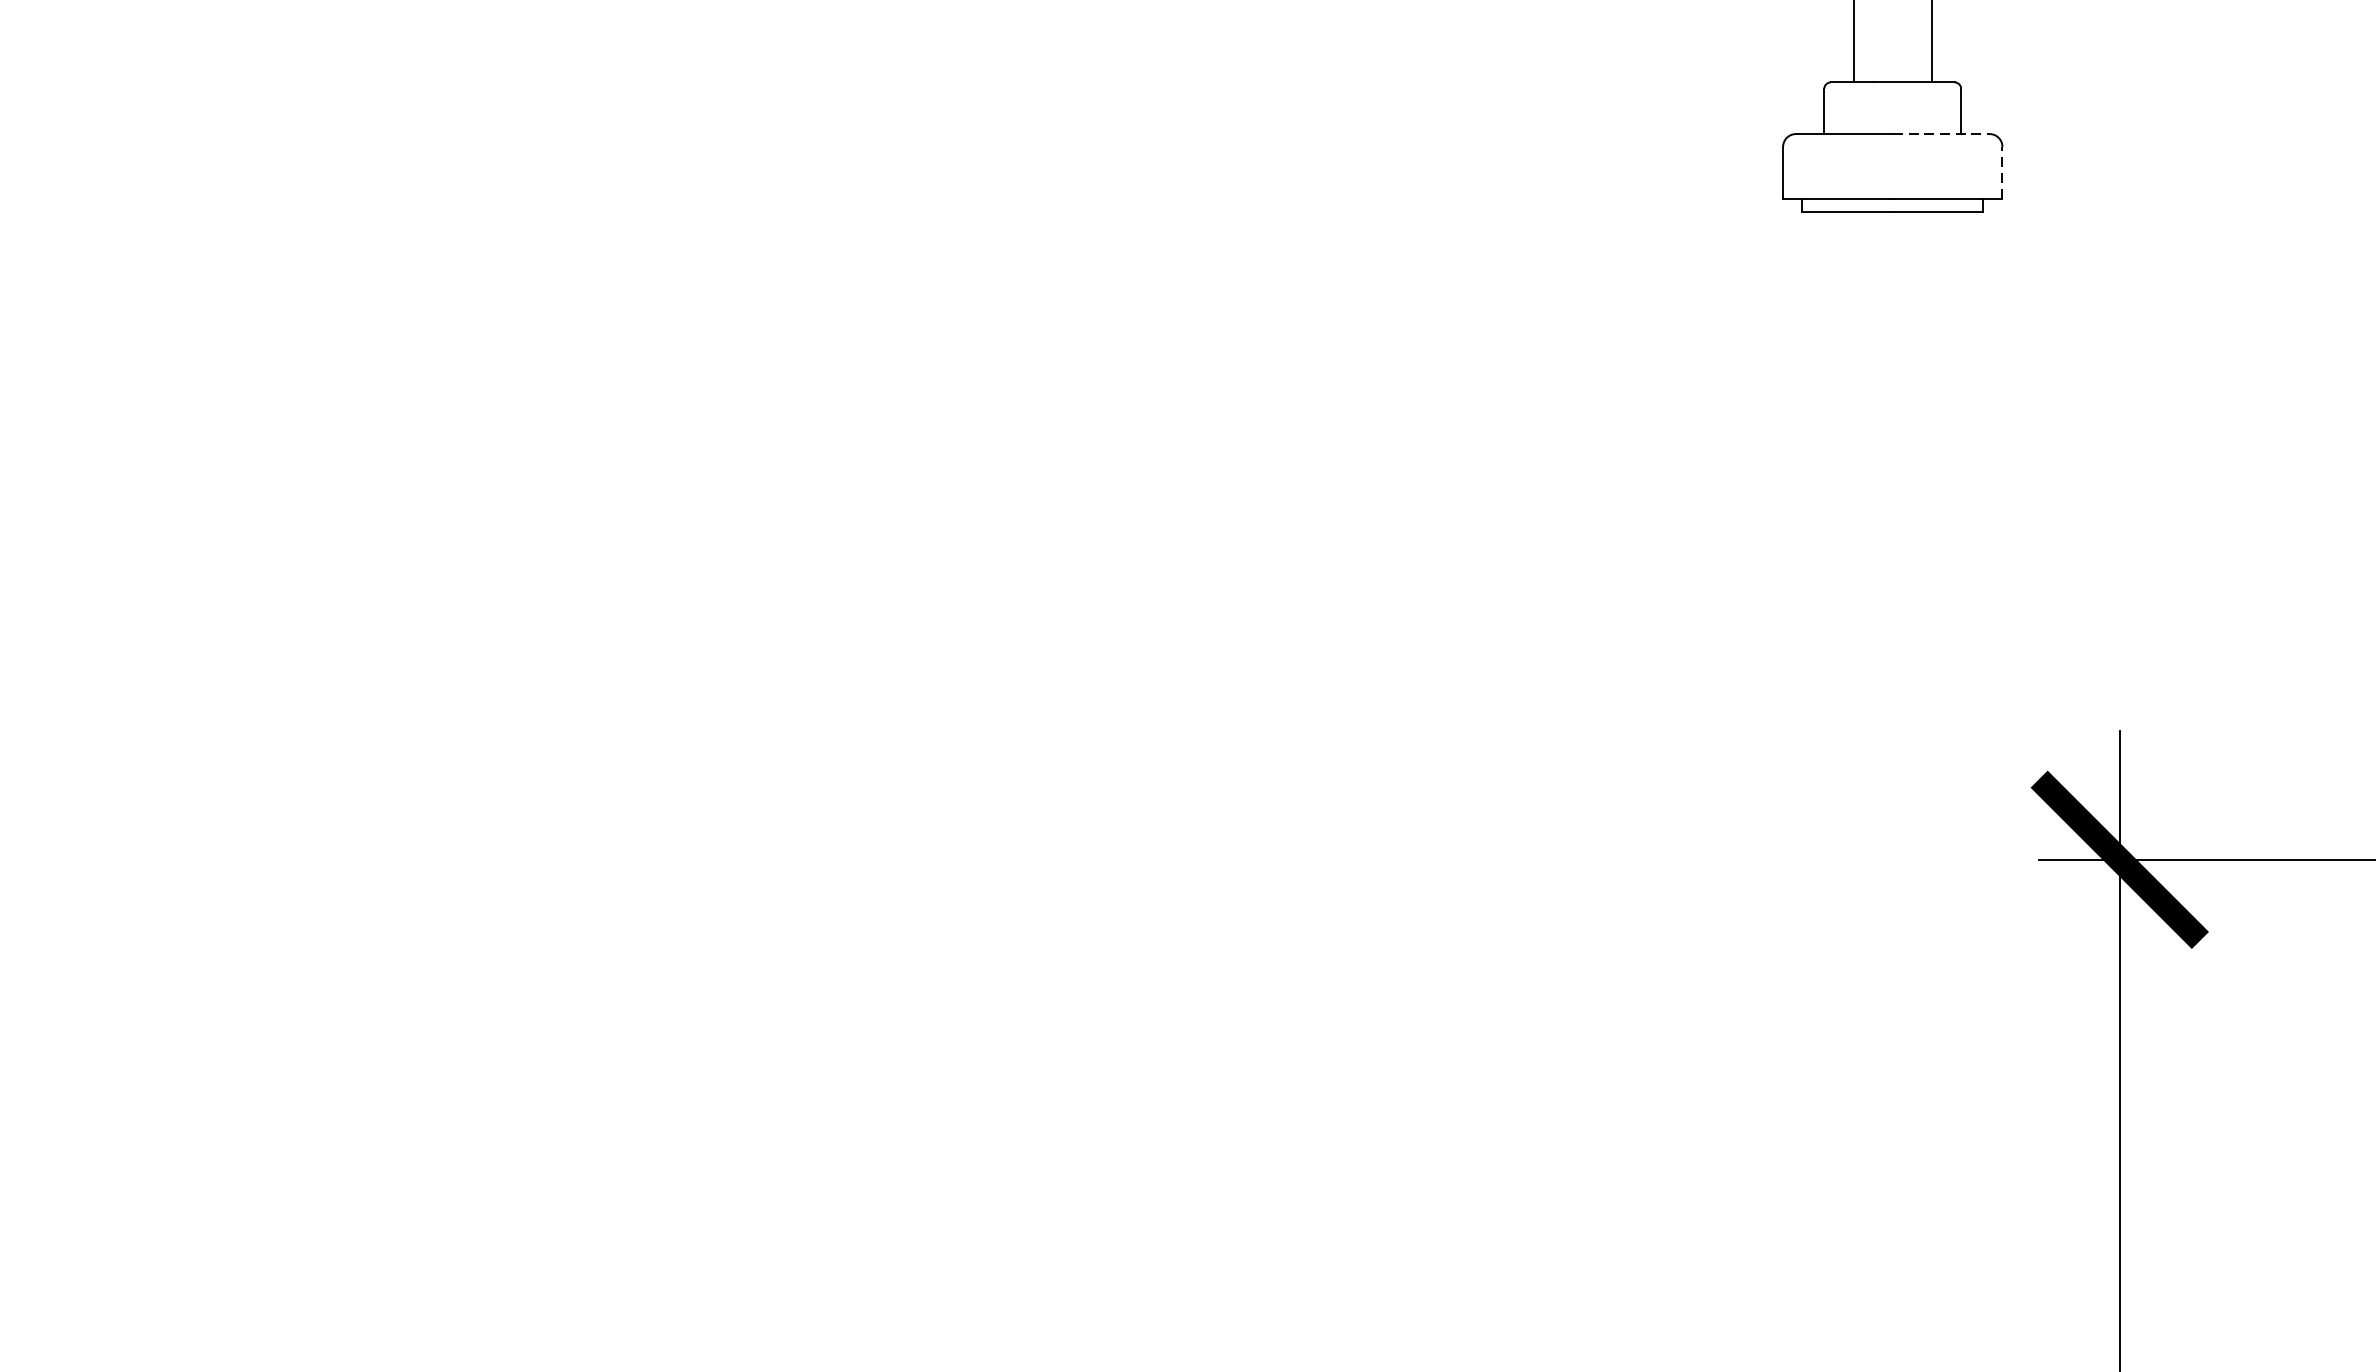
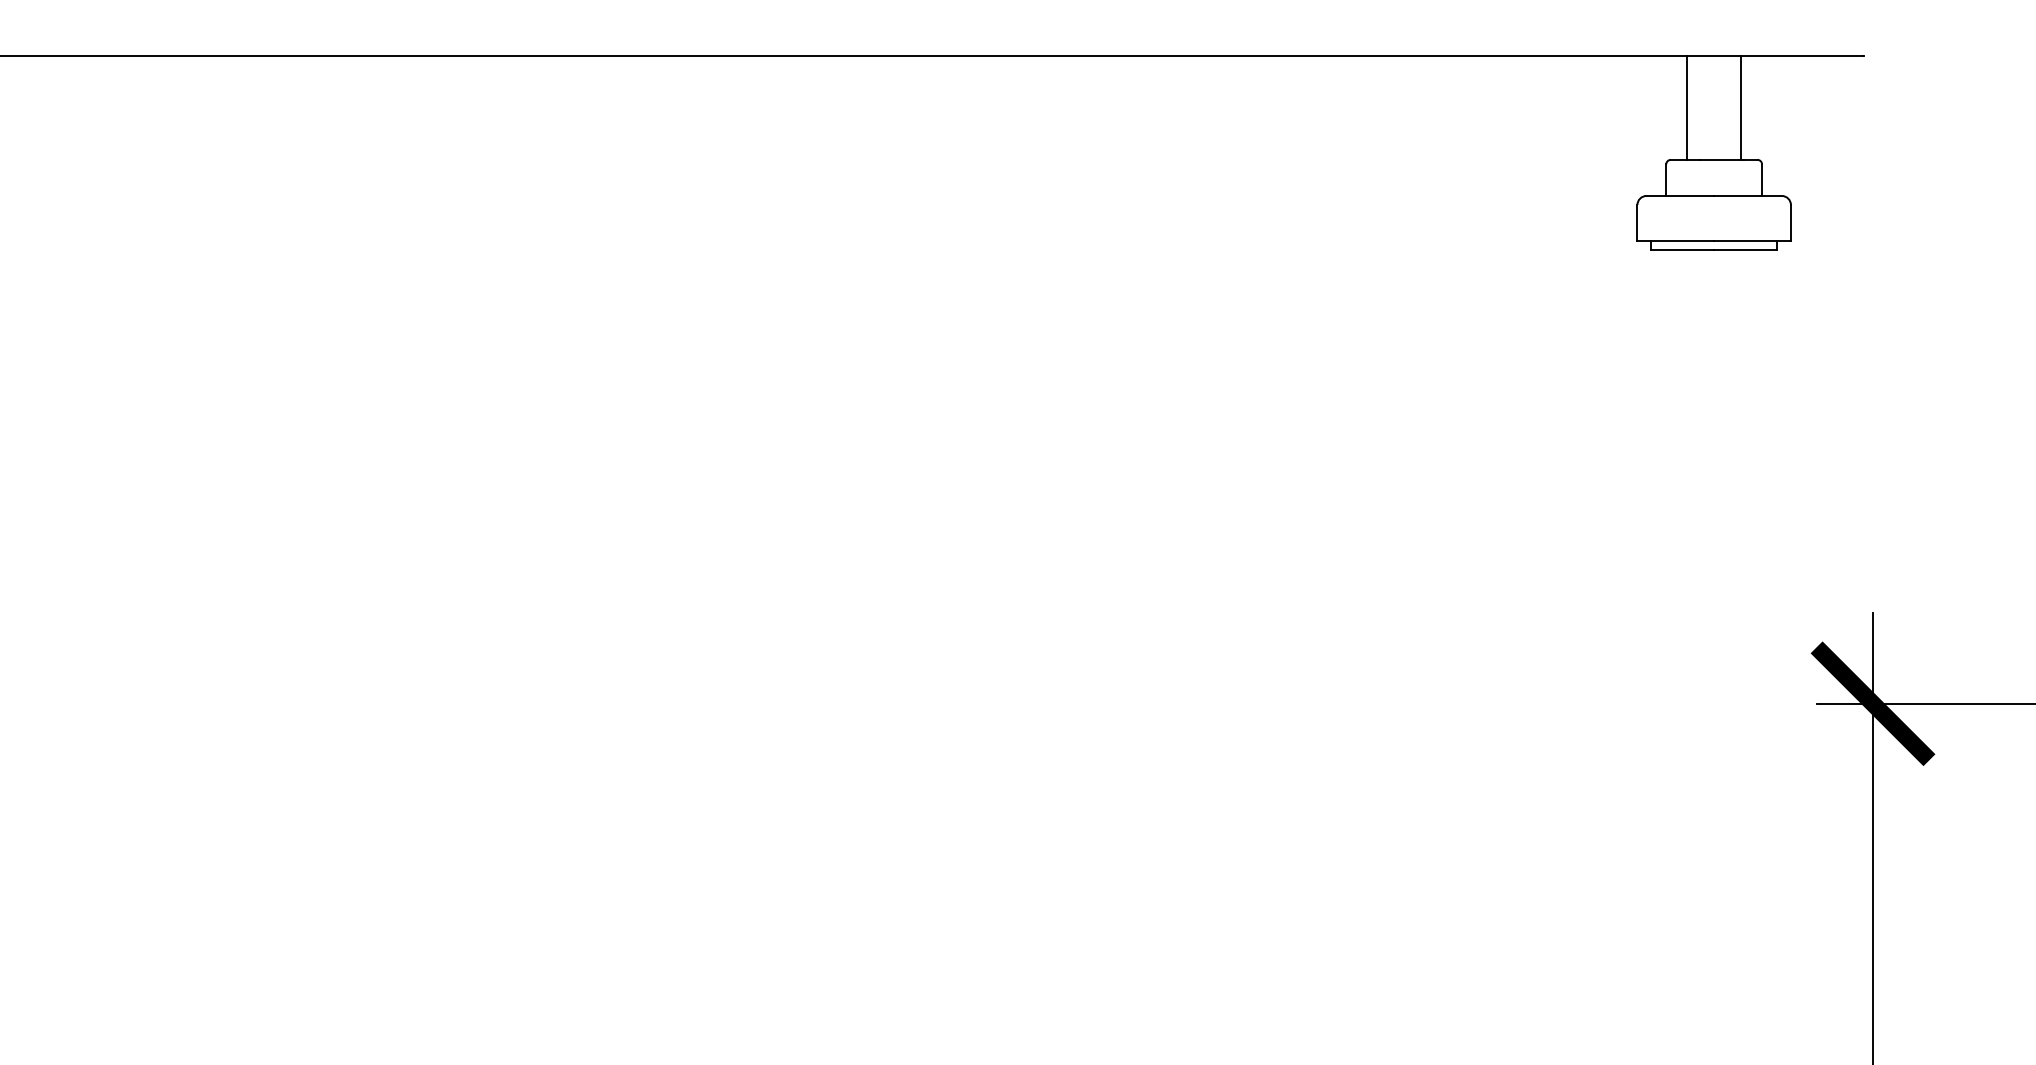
line: (1941, 134) -> (1748, 196), dashed -> solid
line: (2001, 171) -> (1790, 222), dashed -> solid

